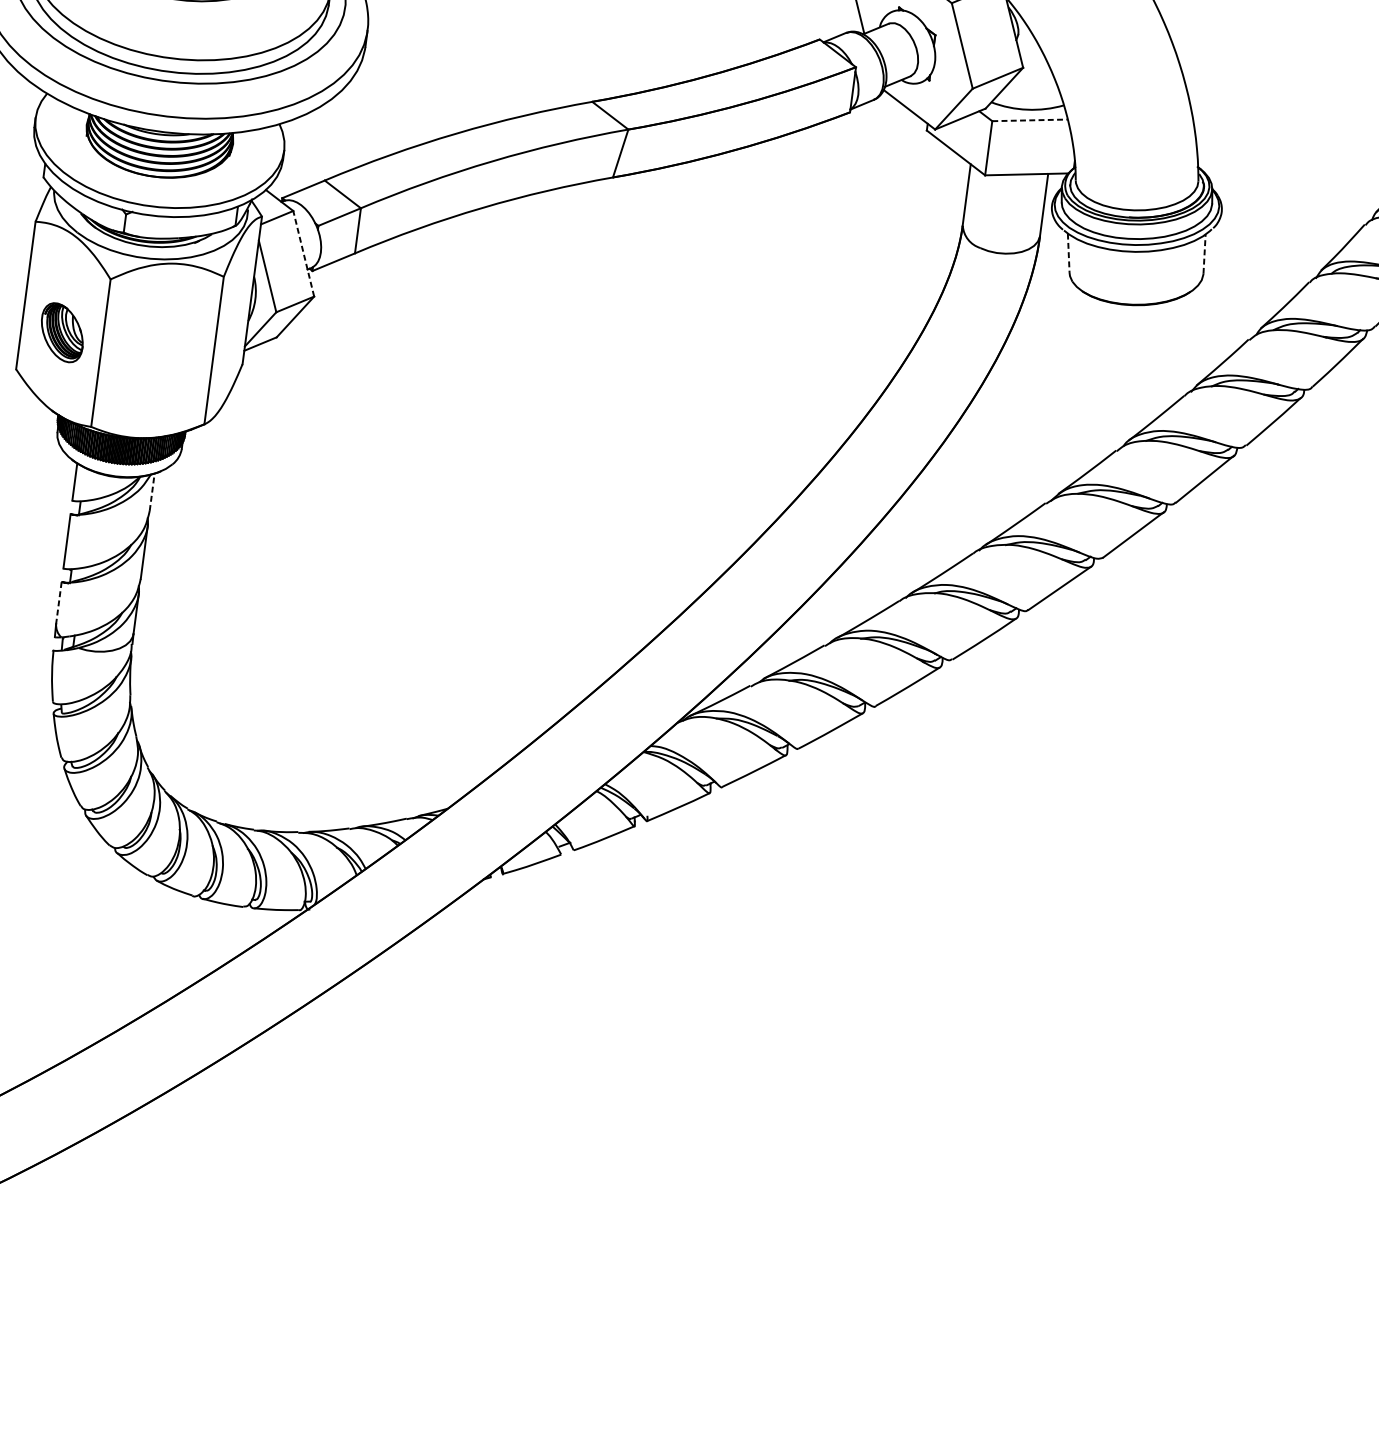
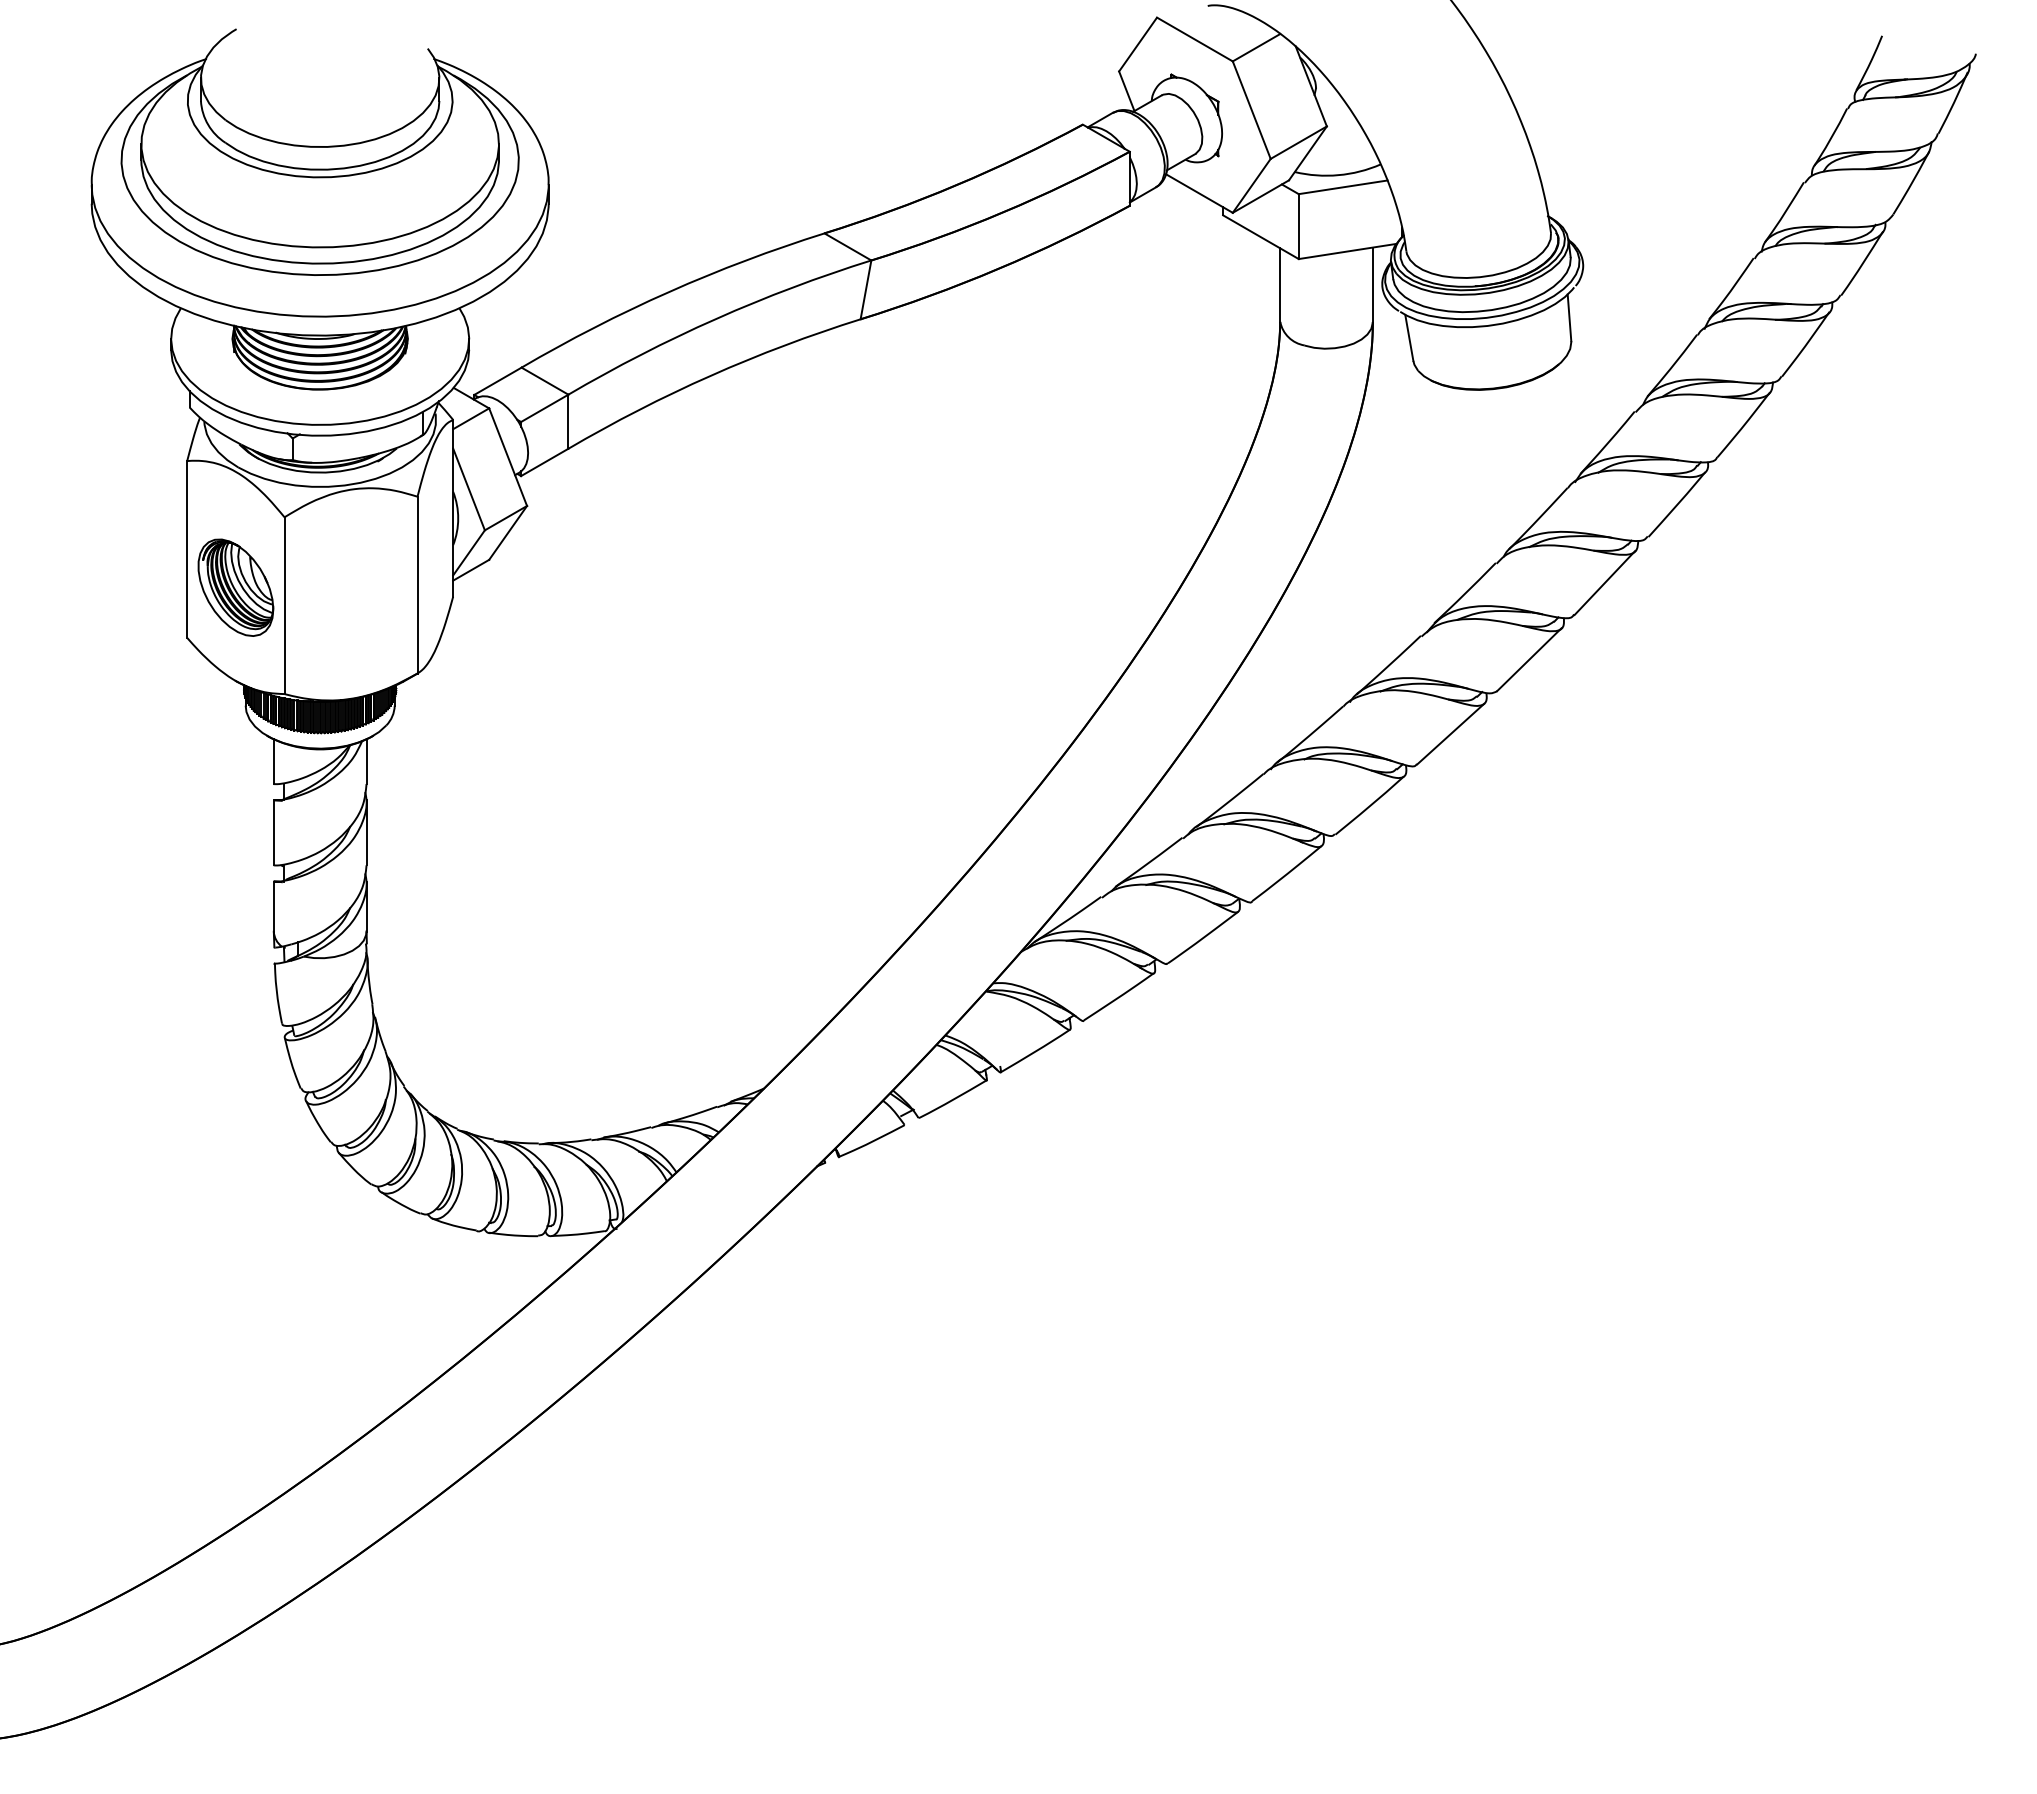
line: (1030, 120) -> (1343, 187), dashed -> solid
line: (303, 253) -> (507, 456), dashed -> solid
line: (1068, 253) -> (1409, 338), dashed -> solid
line: (1204, 253) -> (1569, 317), dashed -> solid
part: (61, 332) -> (235, 587), size x1.43
line: (152, 492) -> (366, 761), dashed -> solid
line: (58, 602) -> (273, 906), dashed -> solid

